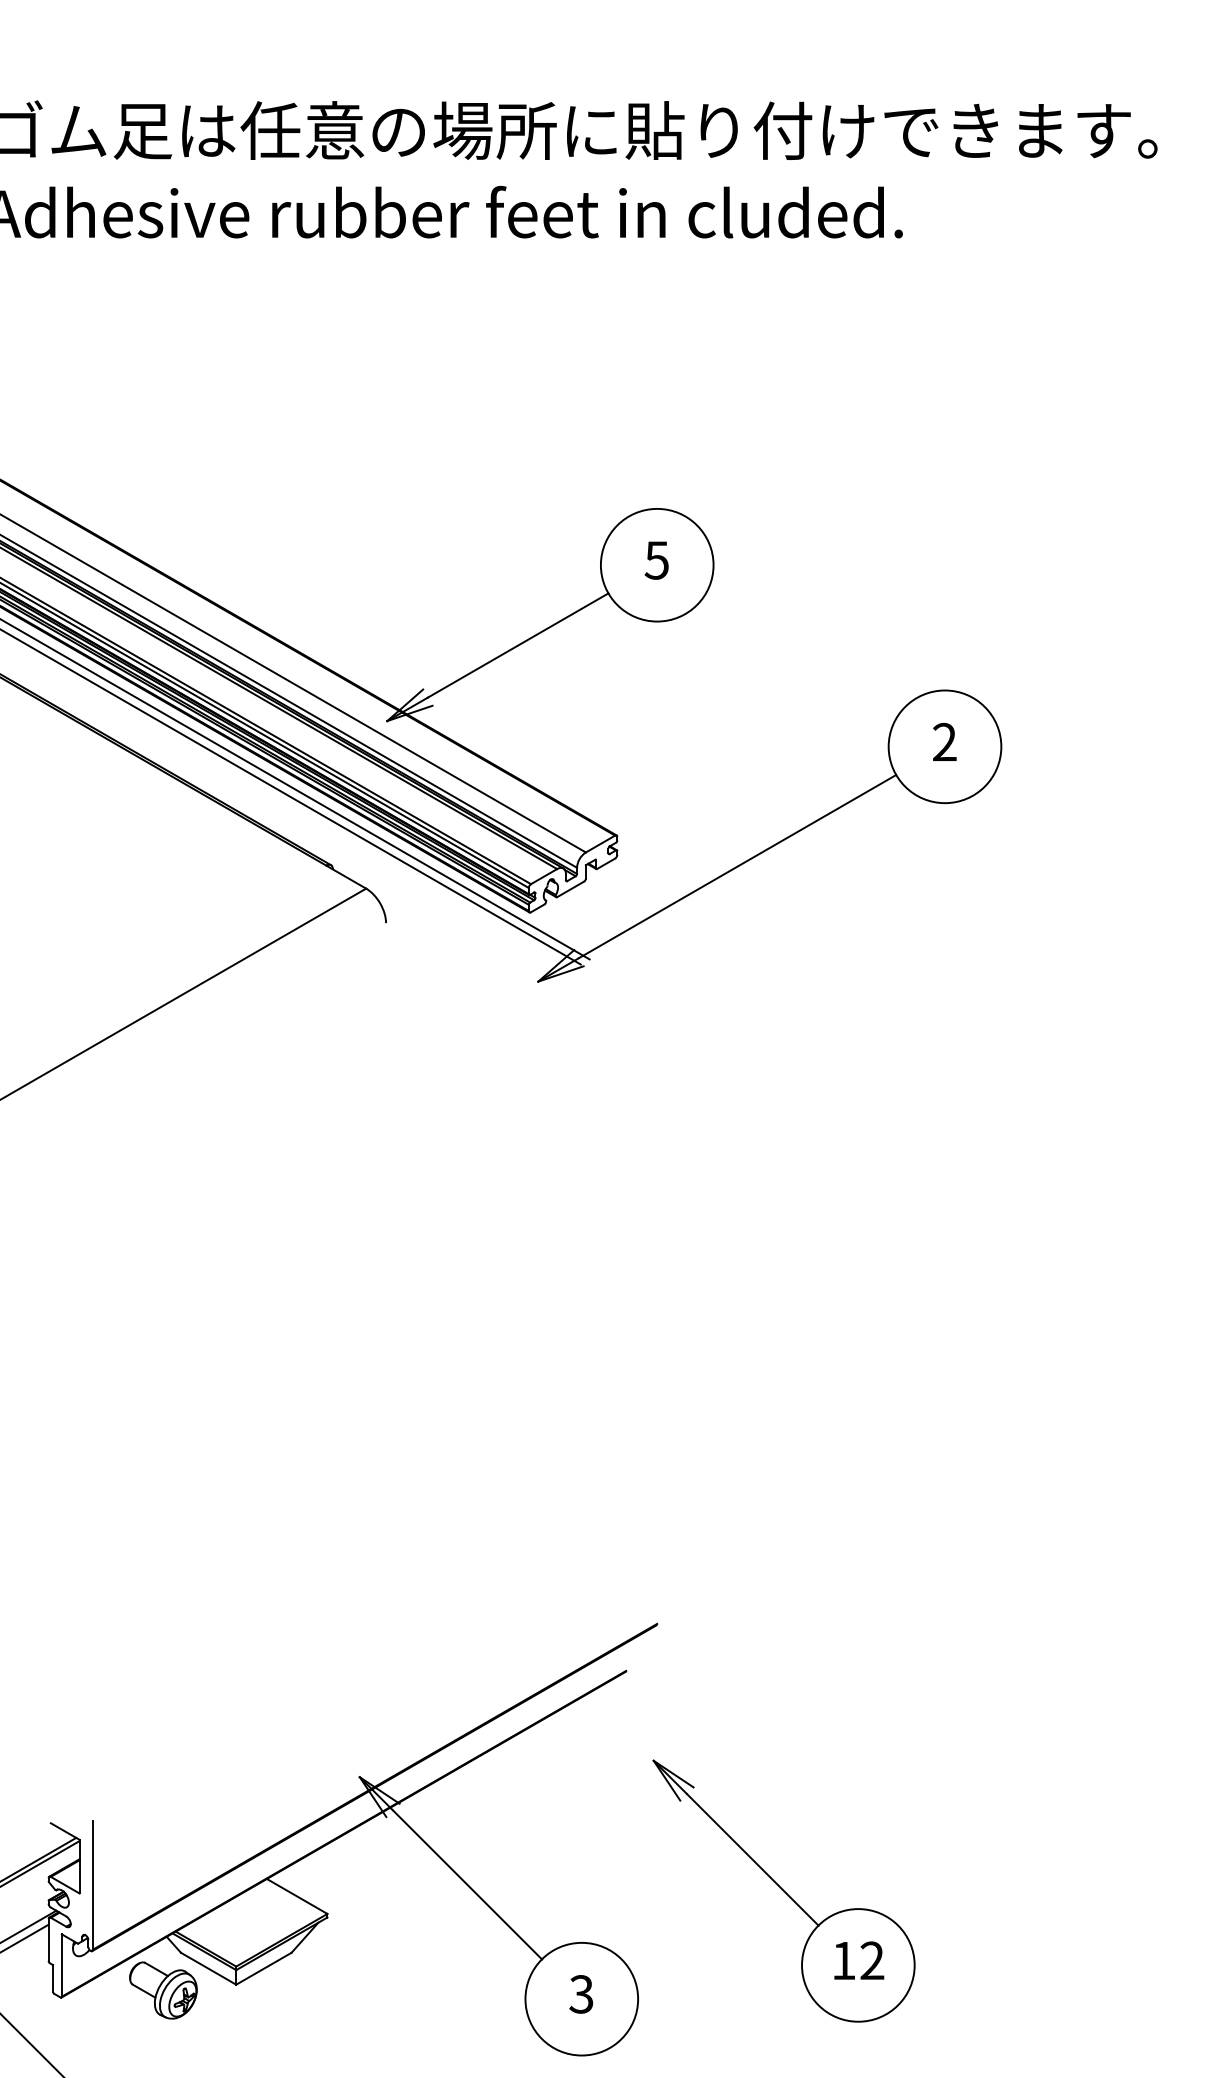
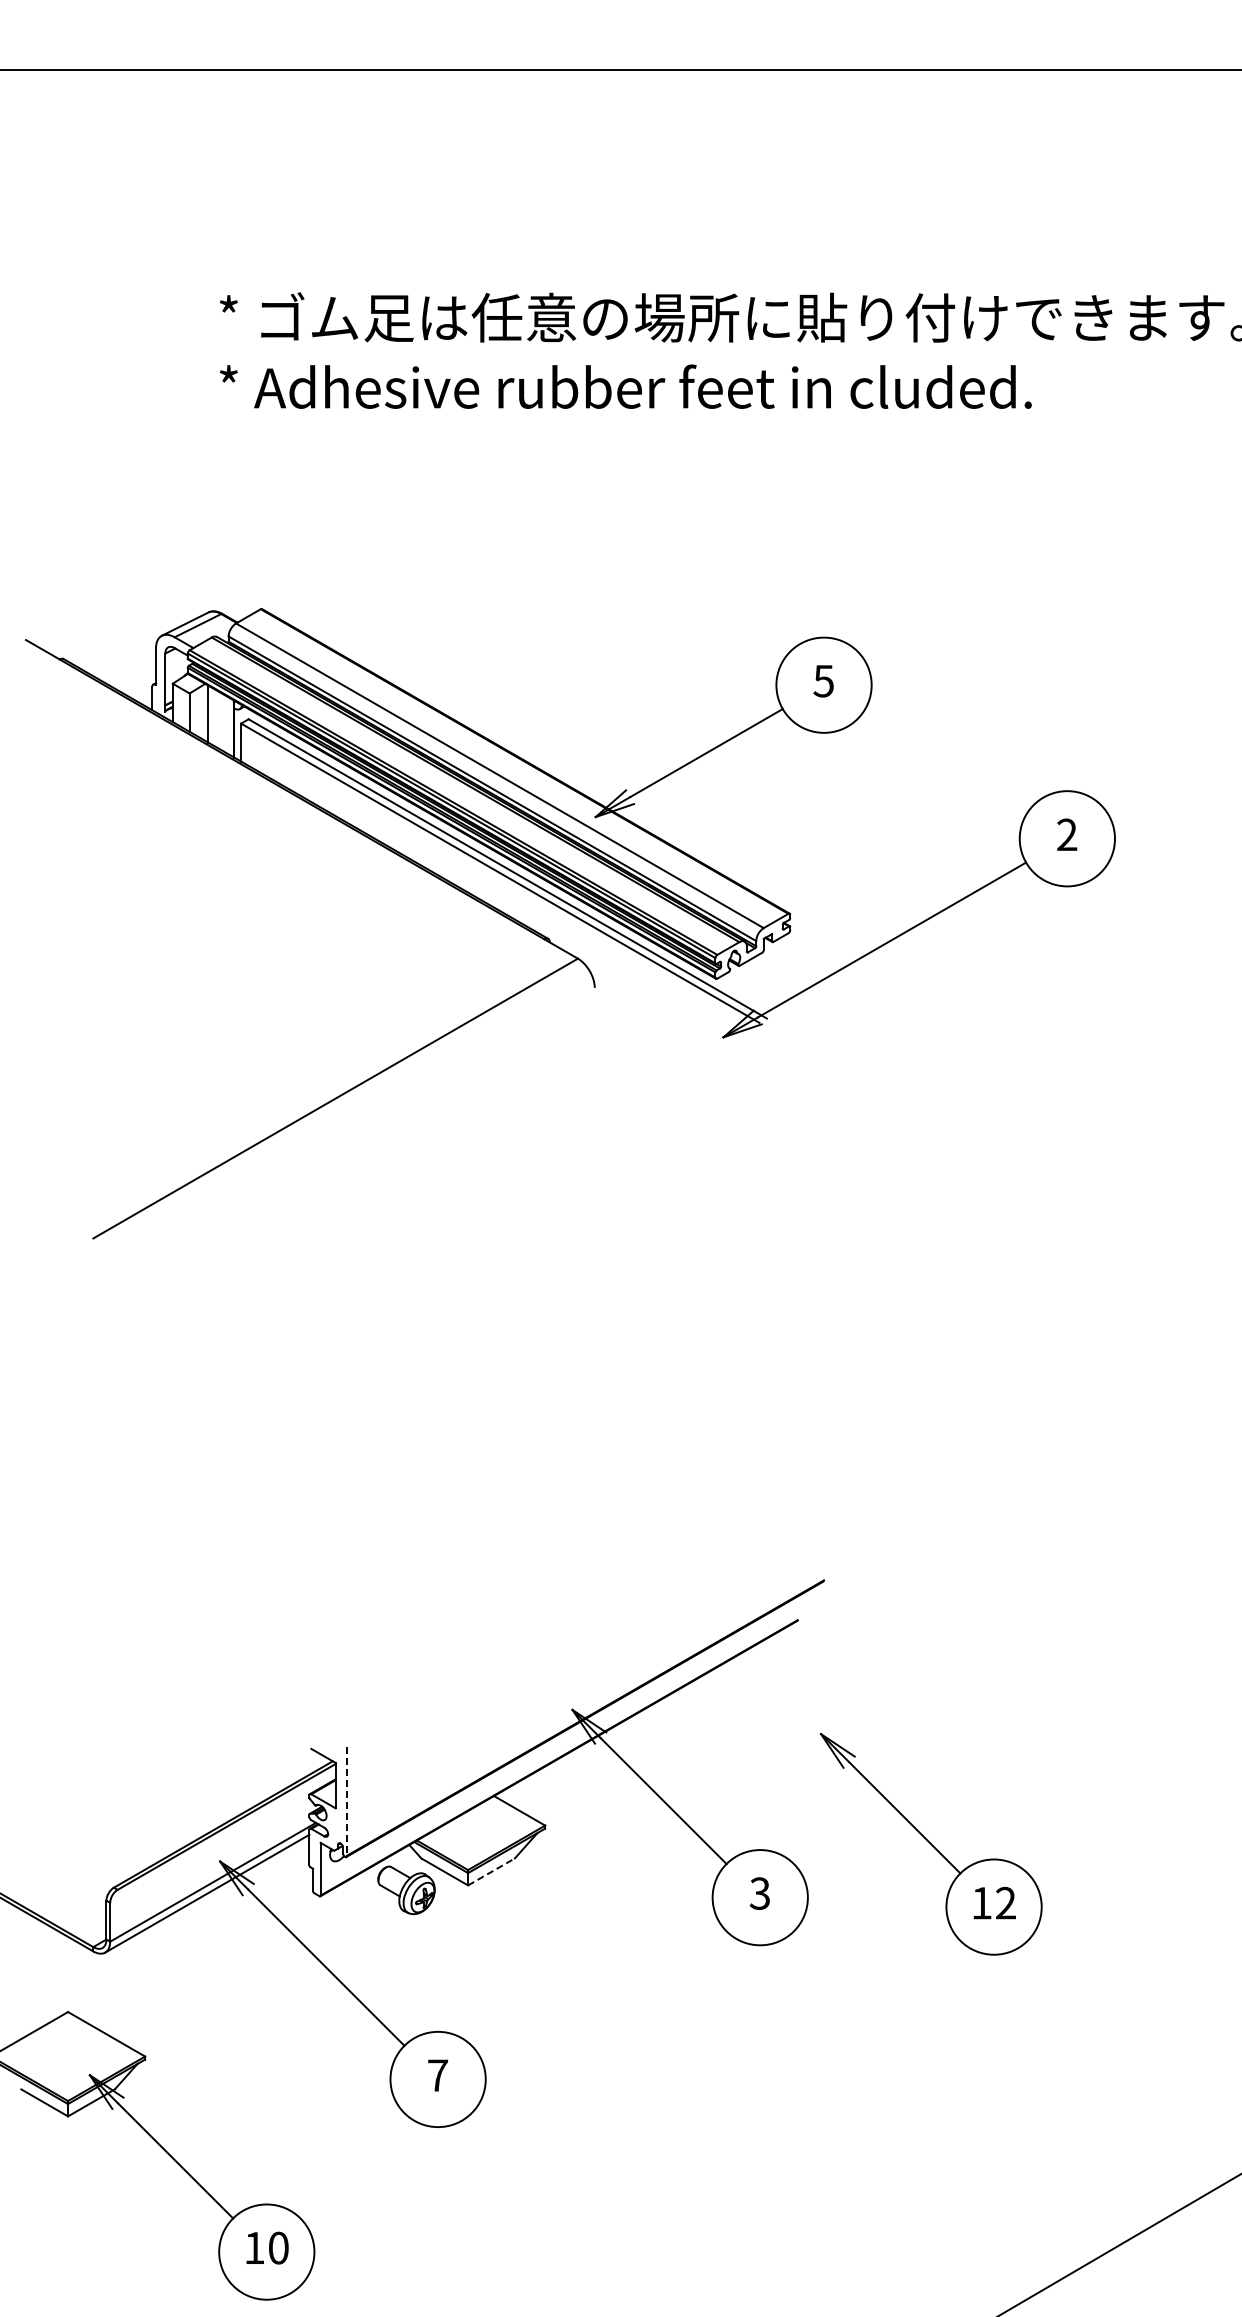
line: (92, 1885) -> (346, 1801), solid -> dashed
part: (783, 1891) -> (930, 1844), moved
line: (263, 1968) -> (491, 1871), solid -> dashed

